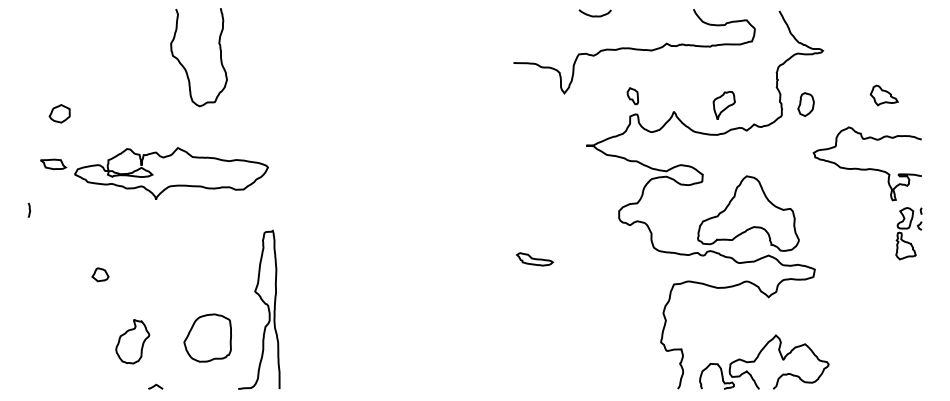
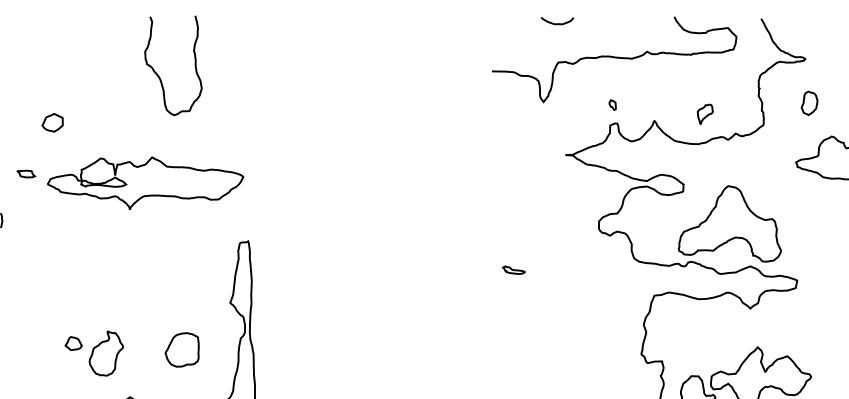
curve: (594, 15) -> (556, 23), moved
part: (632, 96) -> (612, 105), size x0.6
part: (805, 104) -> (808, 103), moved
part: (723, 105) -> (704, 114), size x0.7
part: (59, 113) -> (52, 122), moved
part: (53, 164) -> (26, 174), size x0.7
part: (535, 259) -> (514, 270), size x0.6
part: (100, 274) -> (73, 343), moved
part: (207, 337) -> (182, 349), size x0.7

